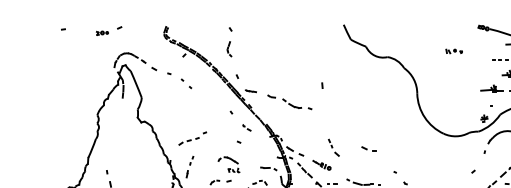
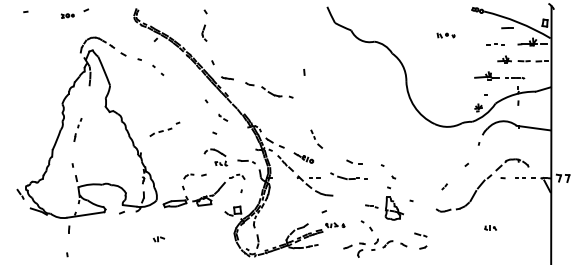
part: (369, 148) -> (354, 161), moved
part: (228, 164) -> (215, 157), moved
part: (189, 166) -> (77, 129), moved

